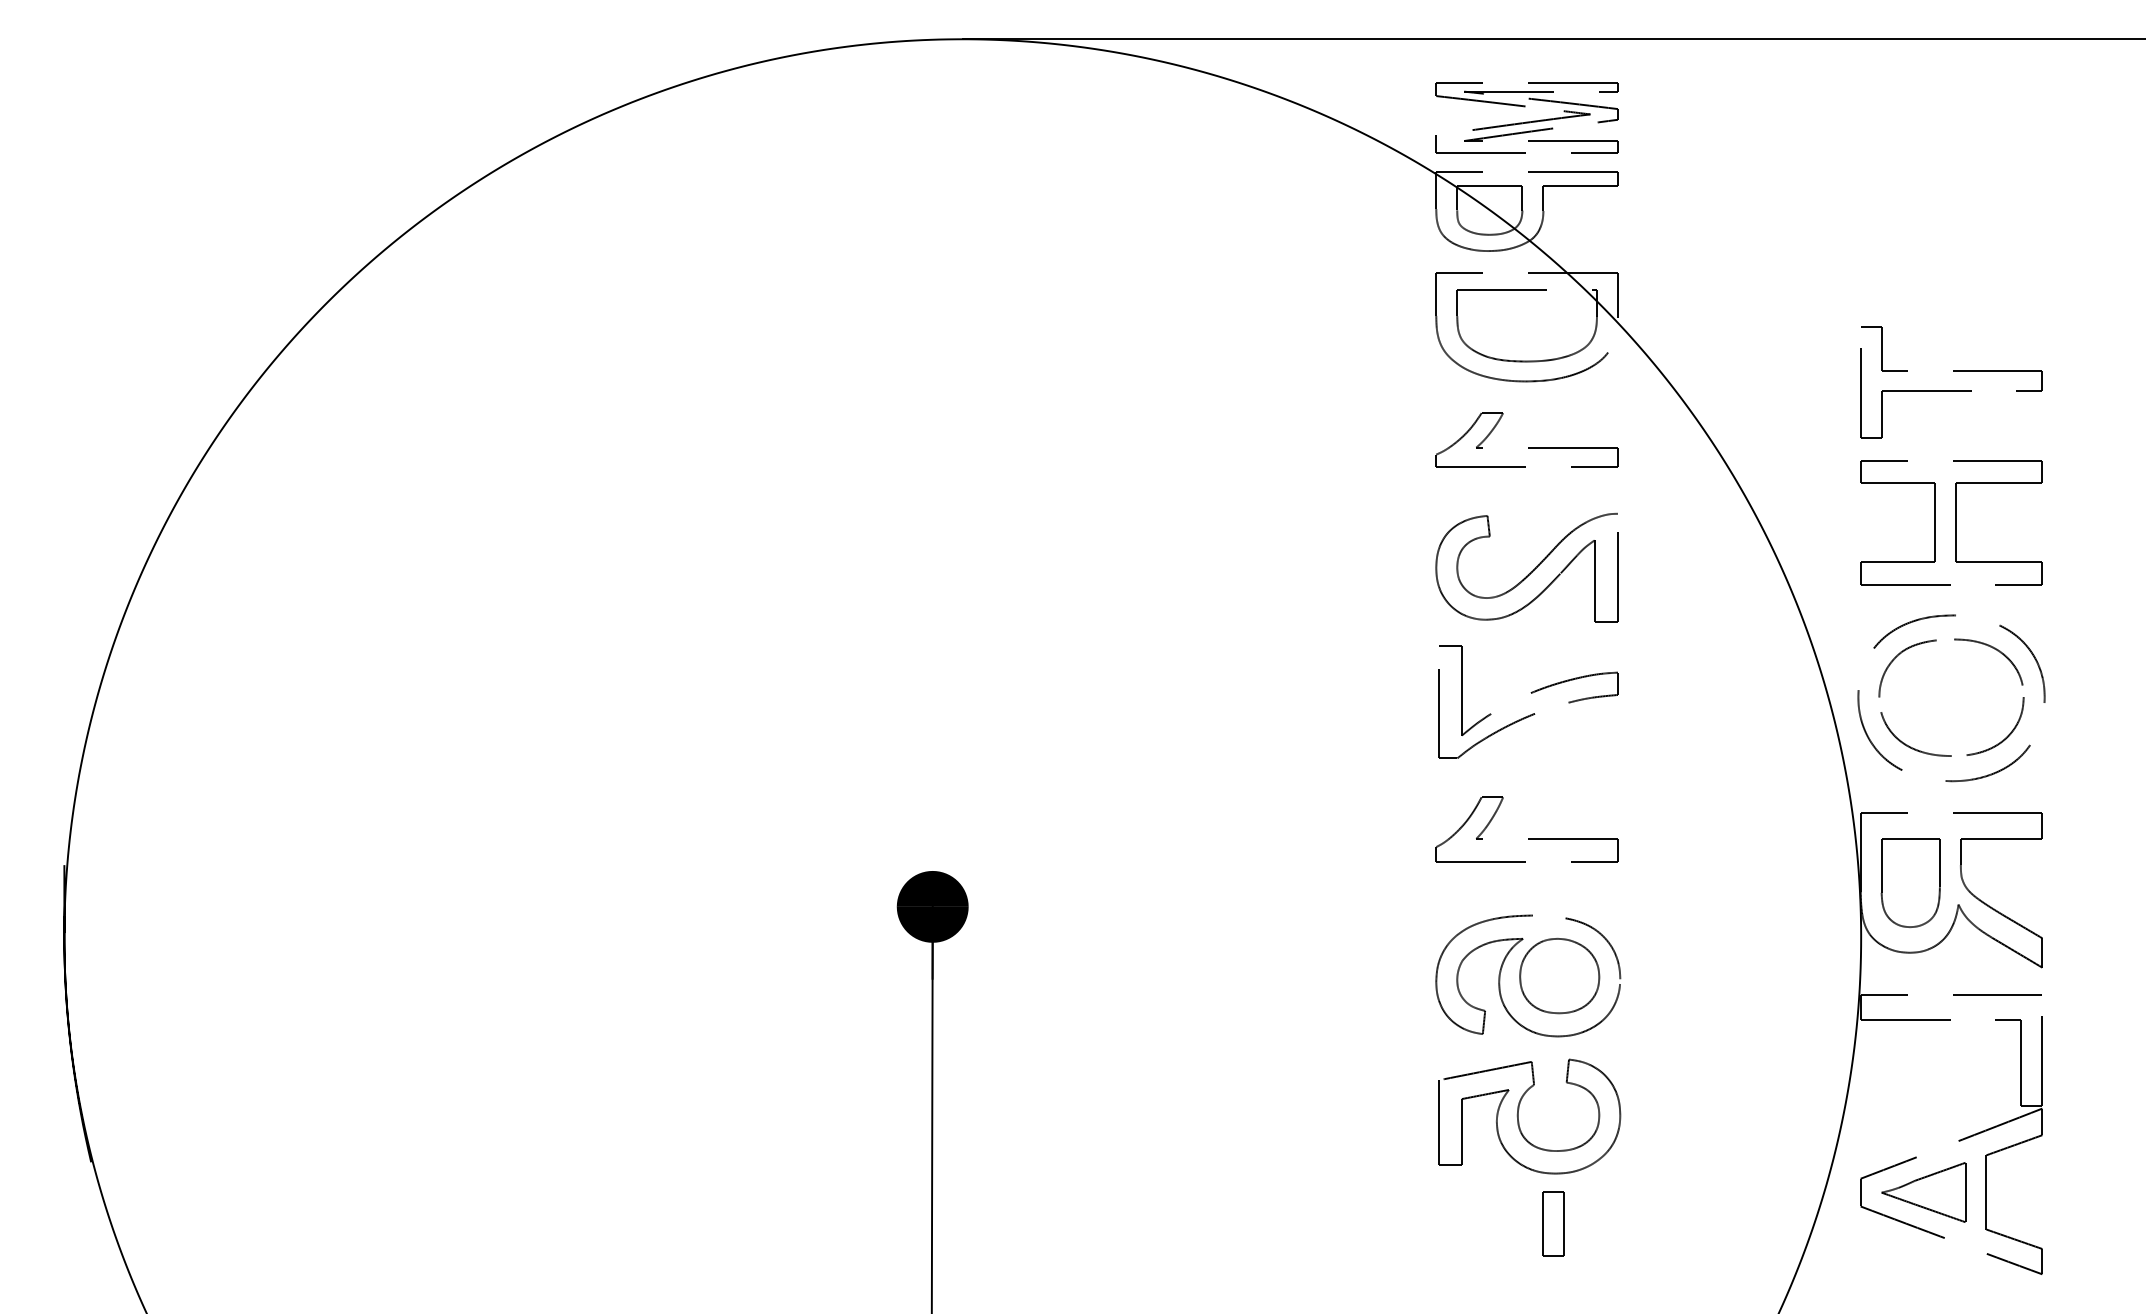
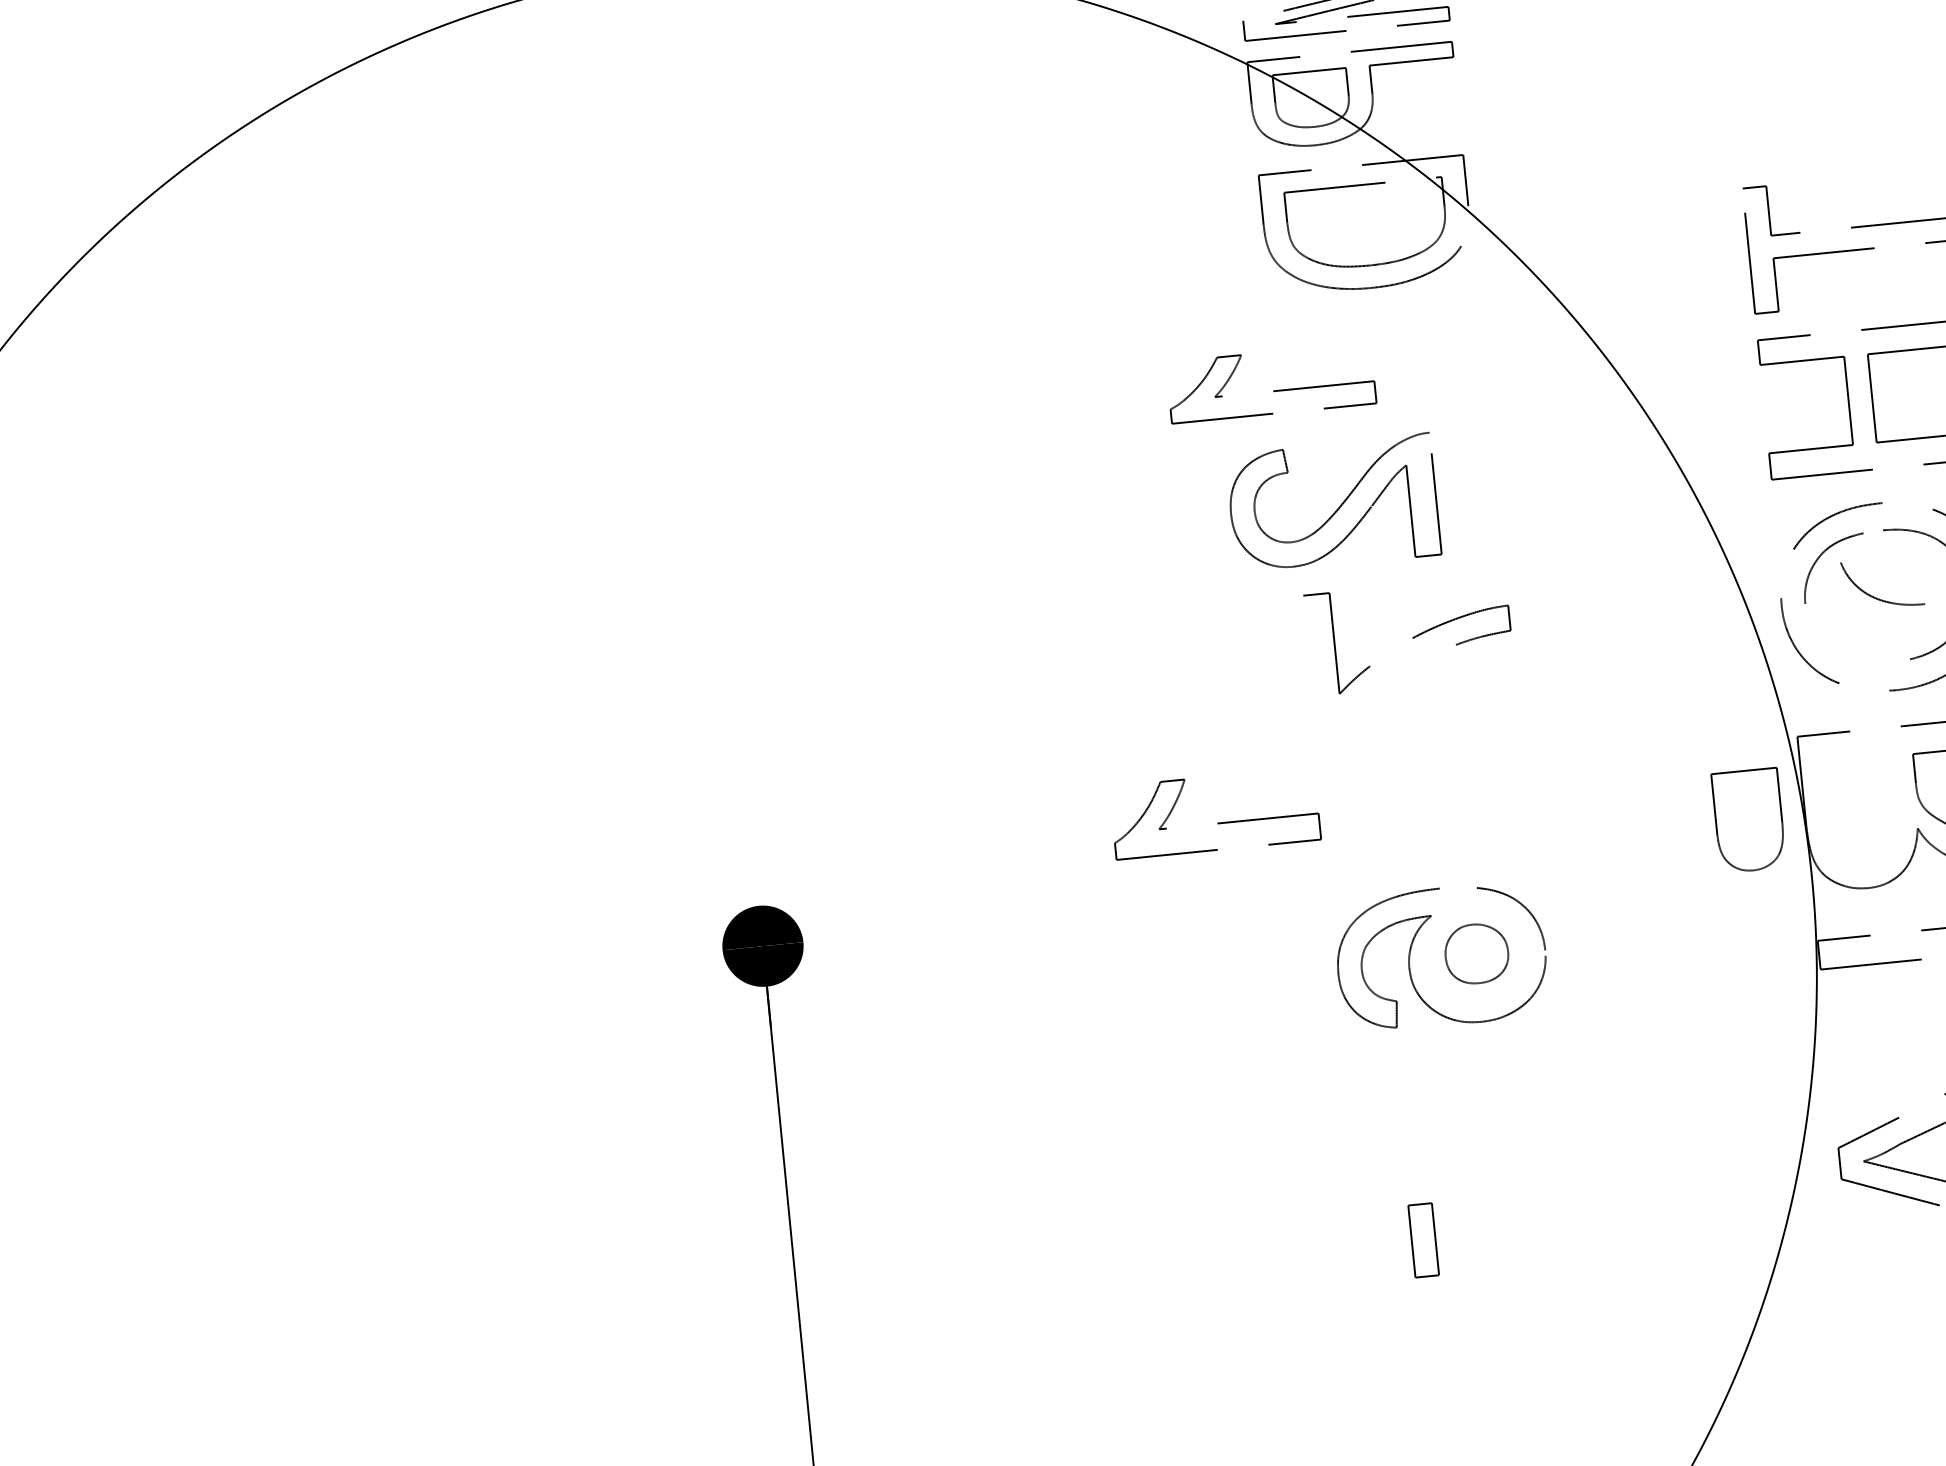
part: (1528, 447) -> (1273, 391), moved
part: (1528, 573) -> (1335, 509), moved
part: (1496, 730) -> (1377, 684), removed
curve: (1909, 745) -> (1876, 596), moved
part: (1528, 838) -> (1217, 823), moved
part: (1910, 882) -> (1748, 820), moved
part: (1559, 976) -> (1476, 954), size x0.7
part: (1518, 1116) -> (1446, 1116), removed
part: (1553, 1223) -> (1423, 1240), moved

